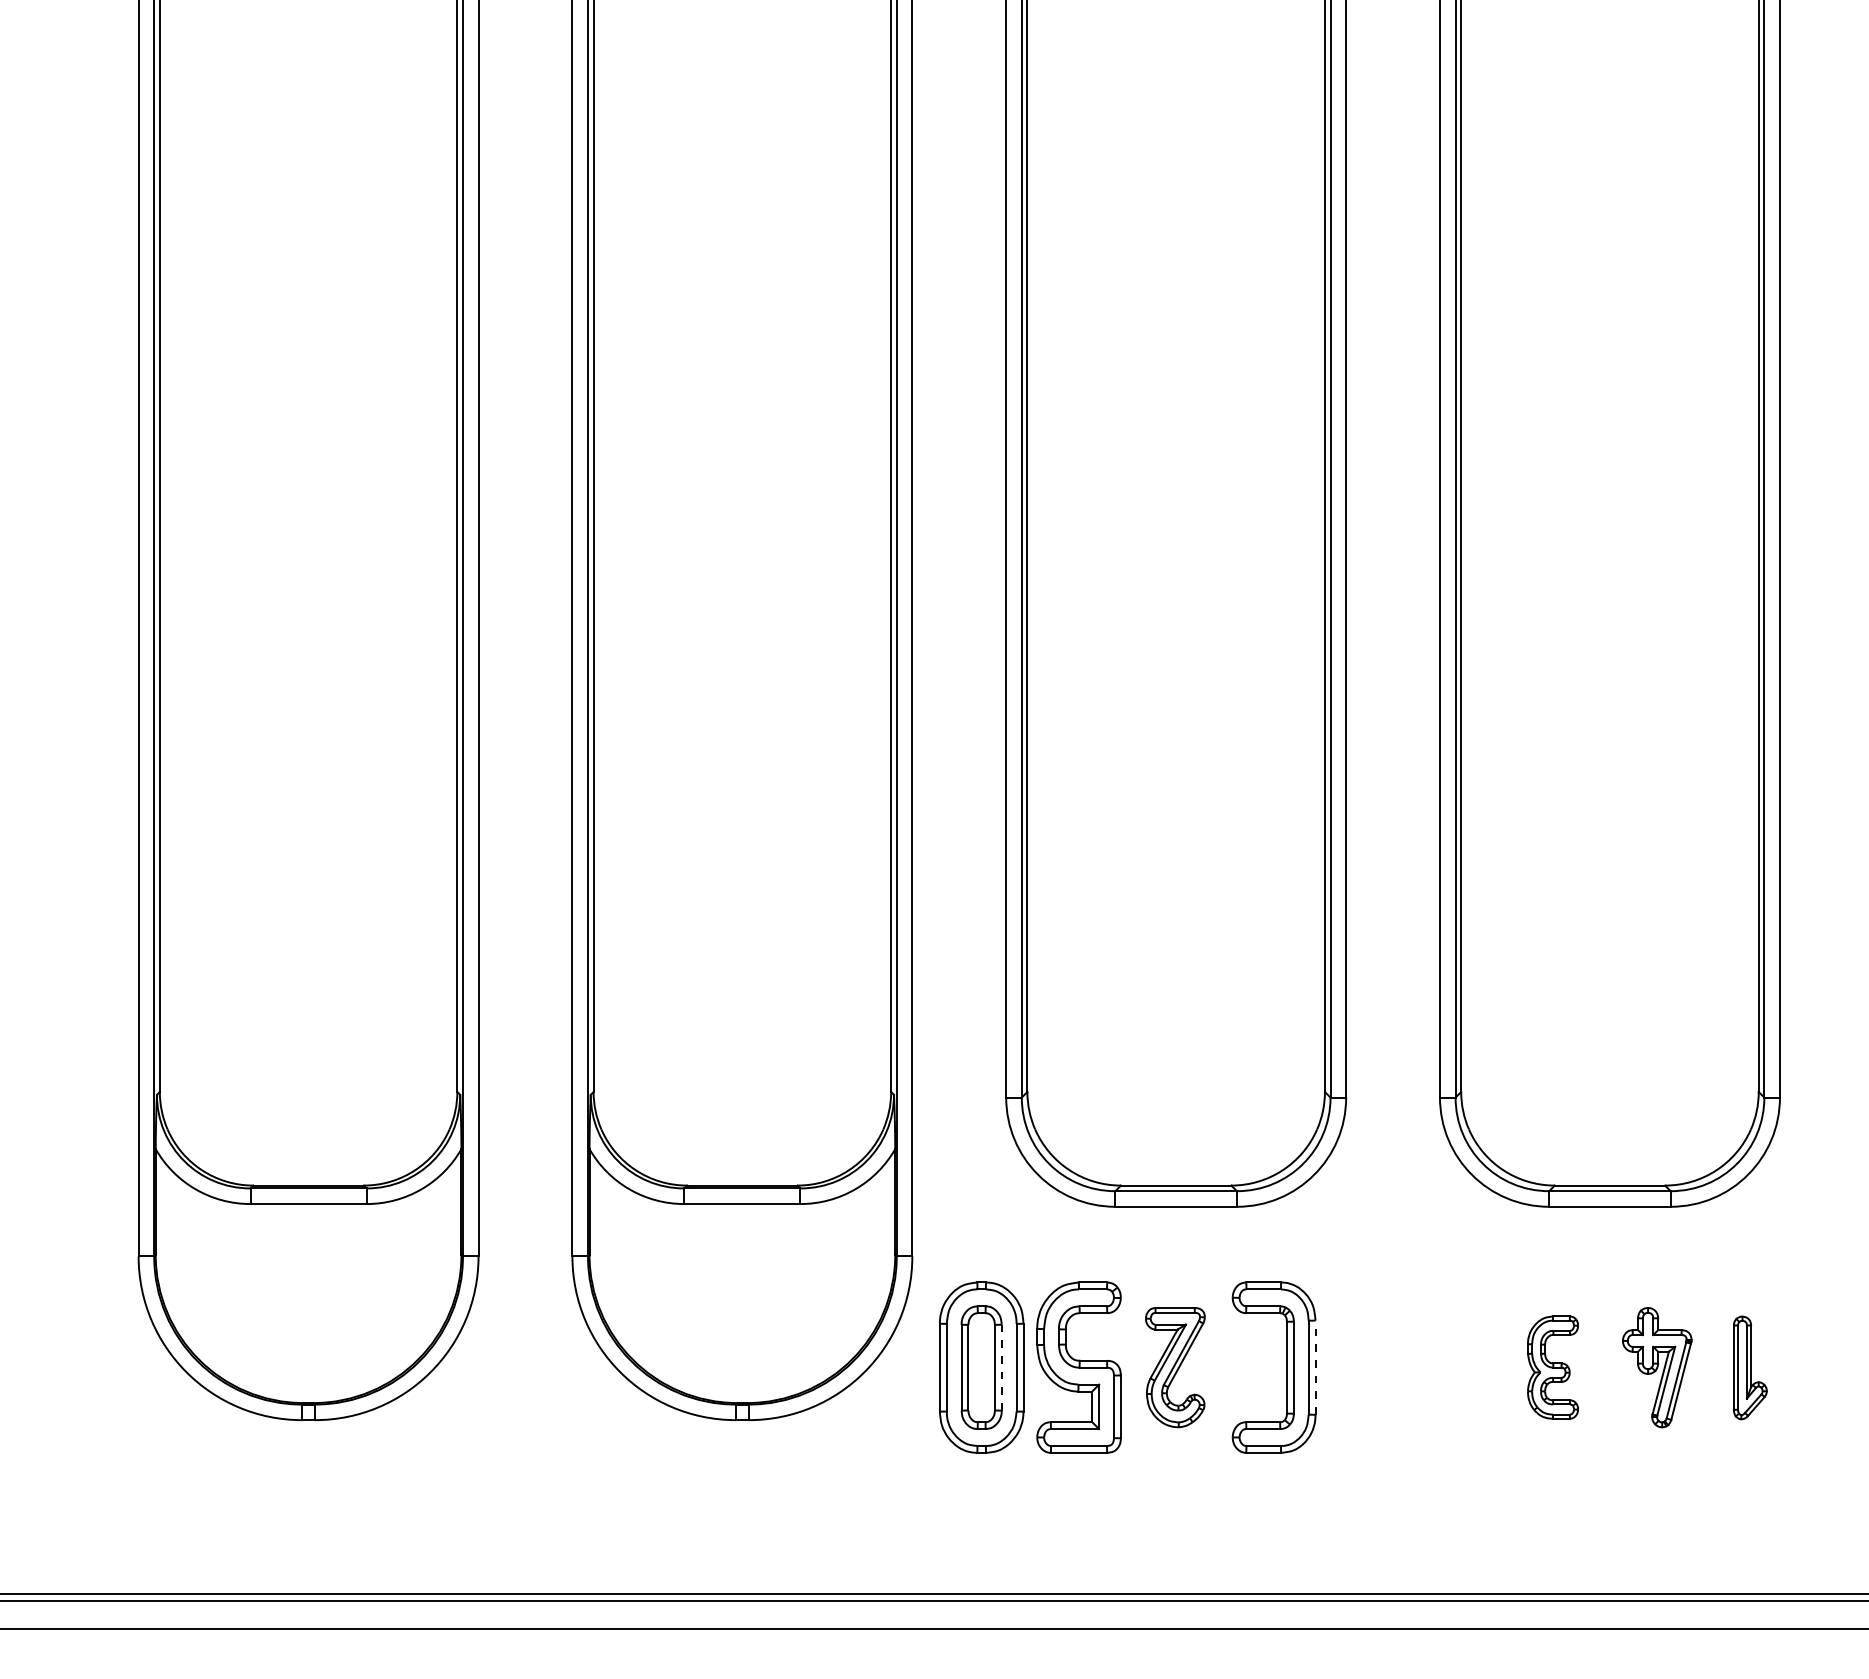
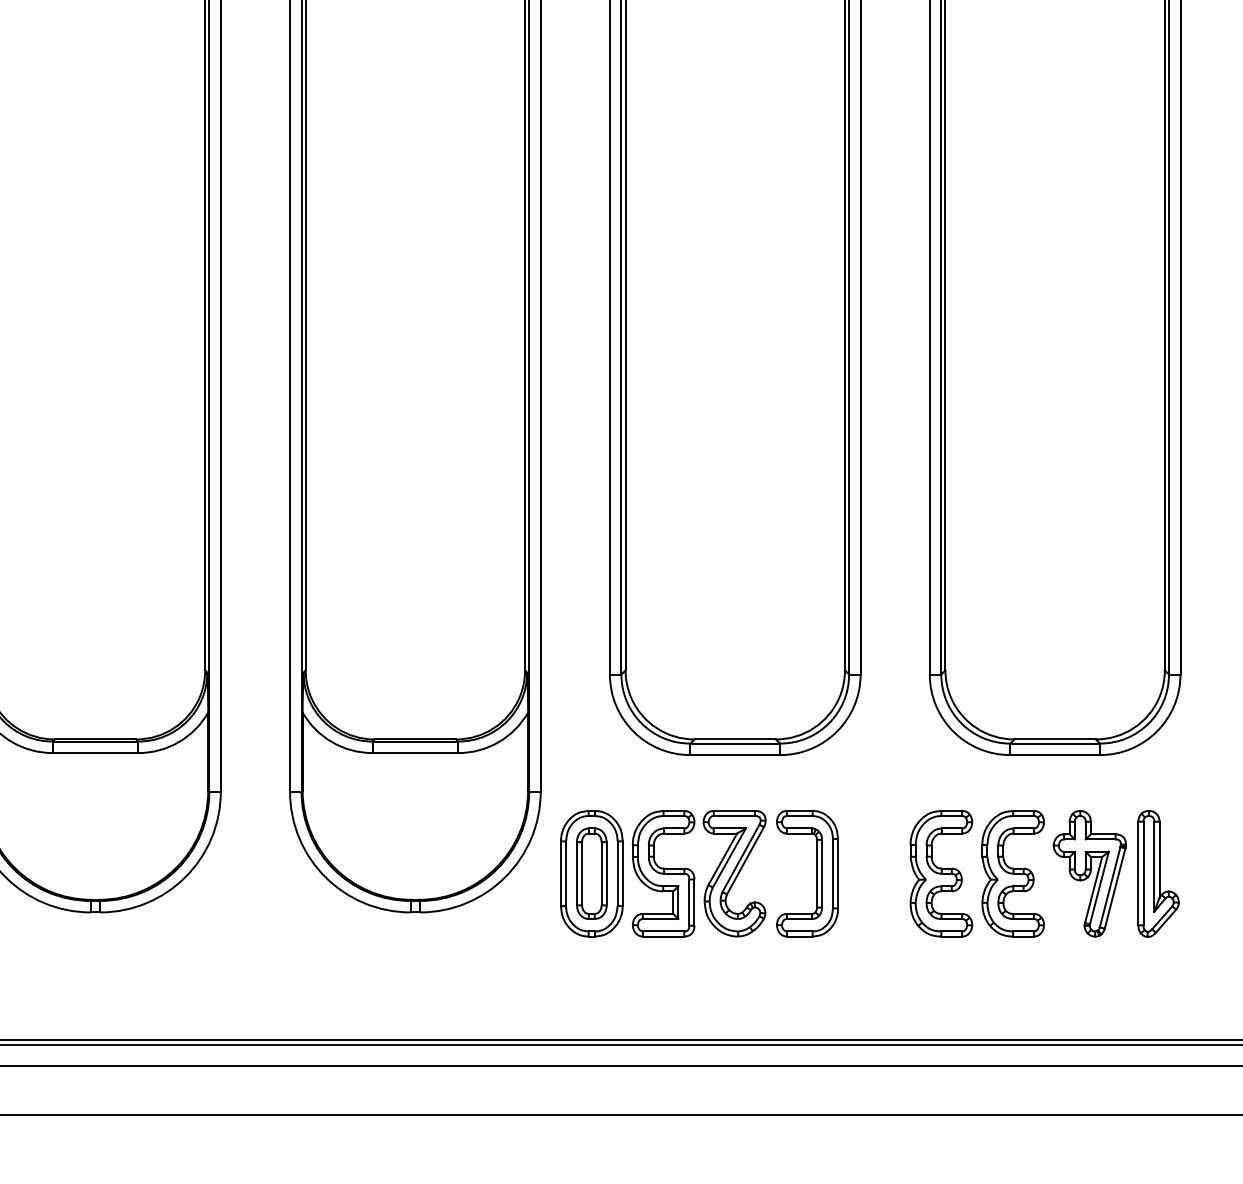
line: (1001, 1367) -> (606, 873), dashed -> solid
part: (1175, 1367) -> (734, 873), size x1.43
line: (1315, 1367) -> (838, 873), dashed -> solid
part: (1455, 1367) -> (941, 873), added
part: (1552, 1367) -> (1012, 873), size x1.67
part: (1657, 1367) -> (1090, 873), size x1.43
part: (1750, 1367) -> (1158, 873), size x1.67

